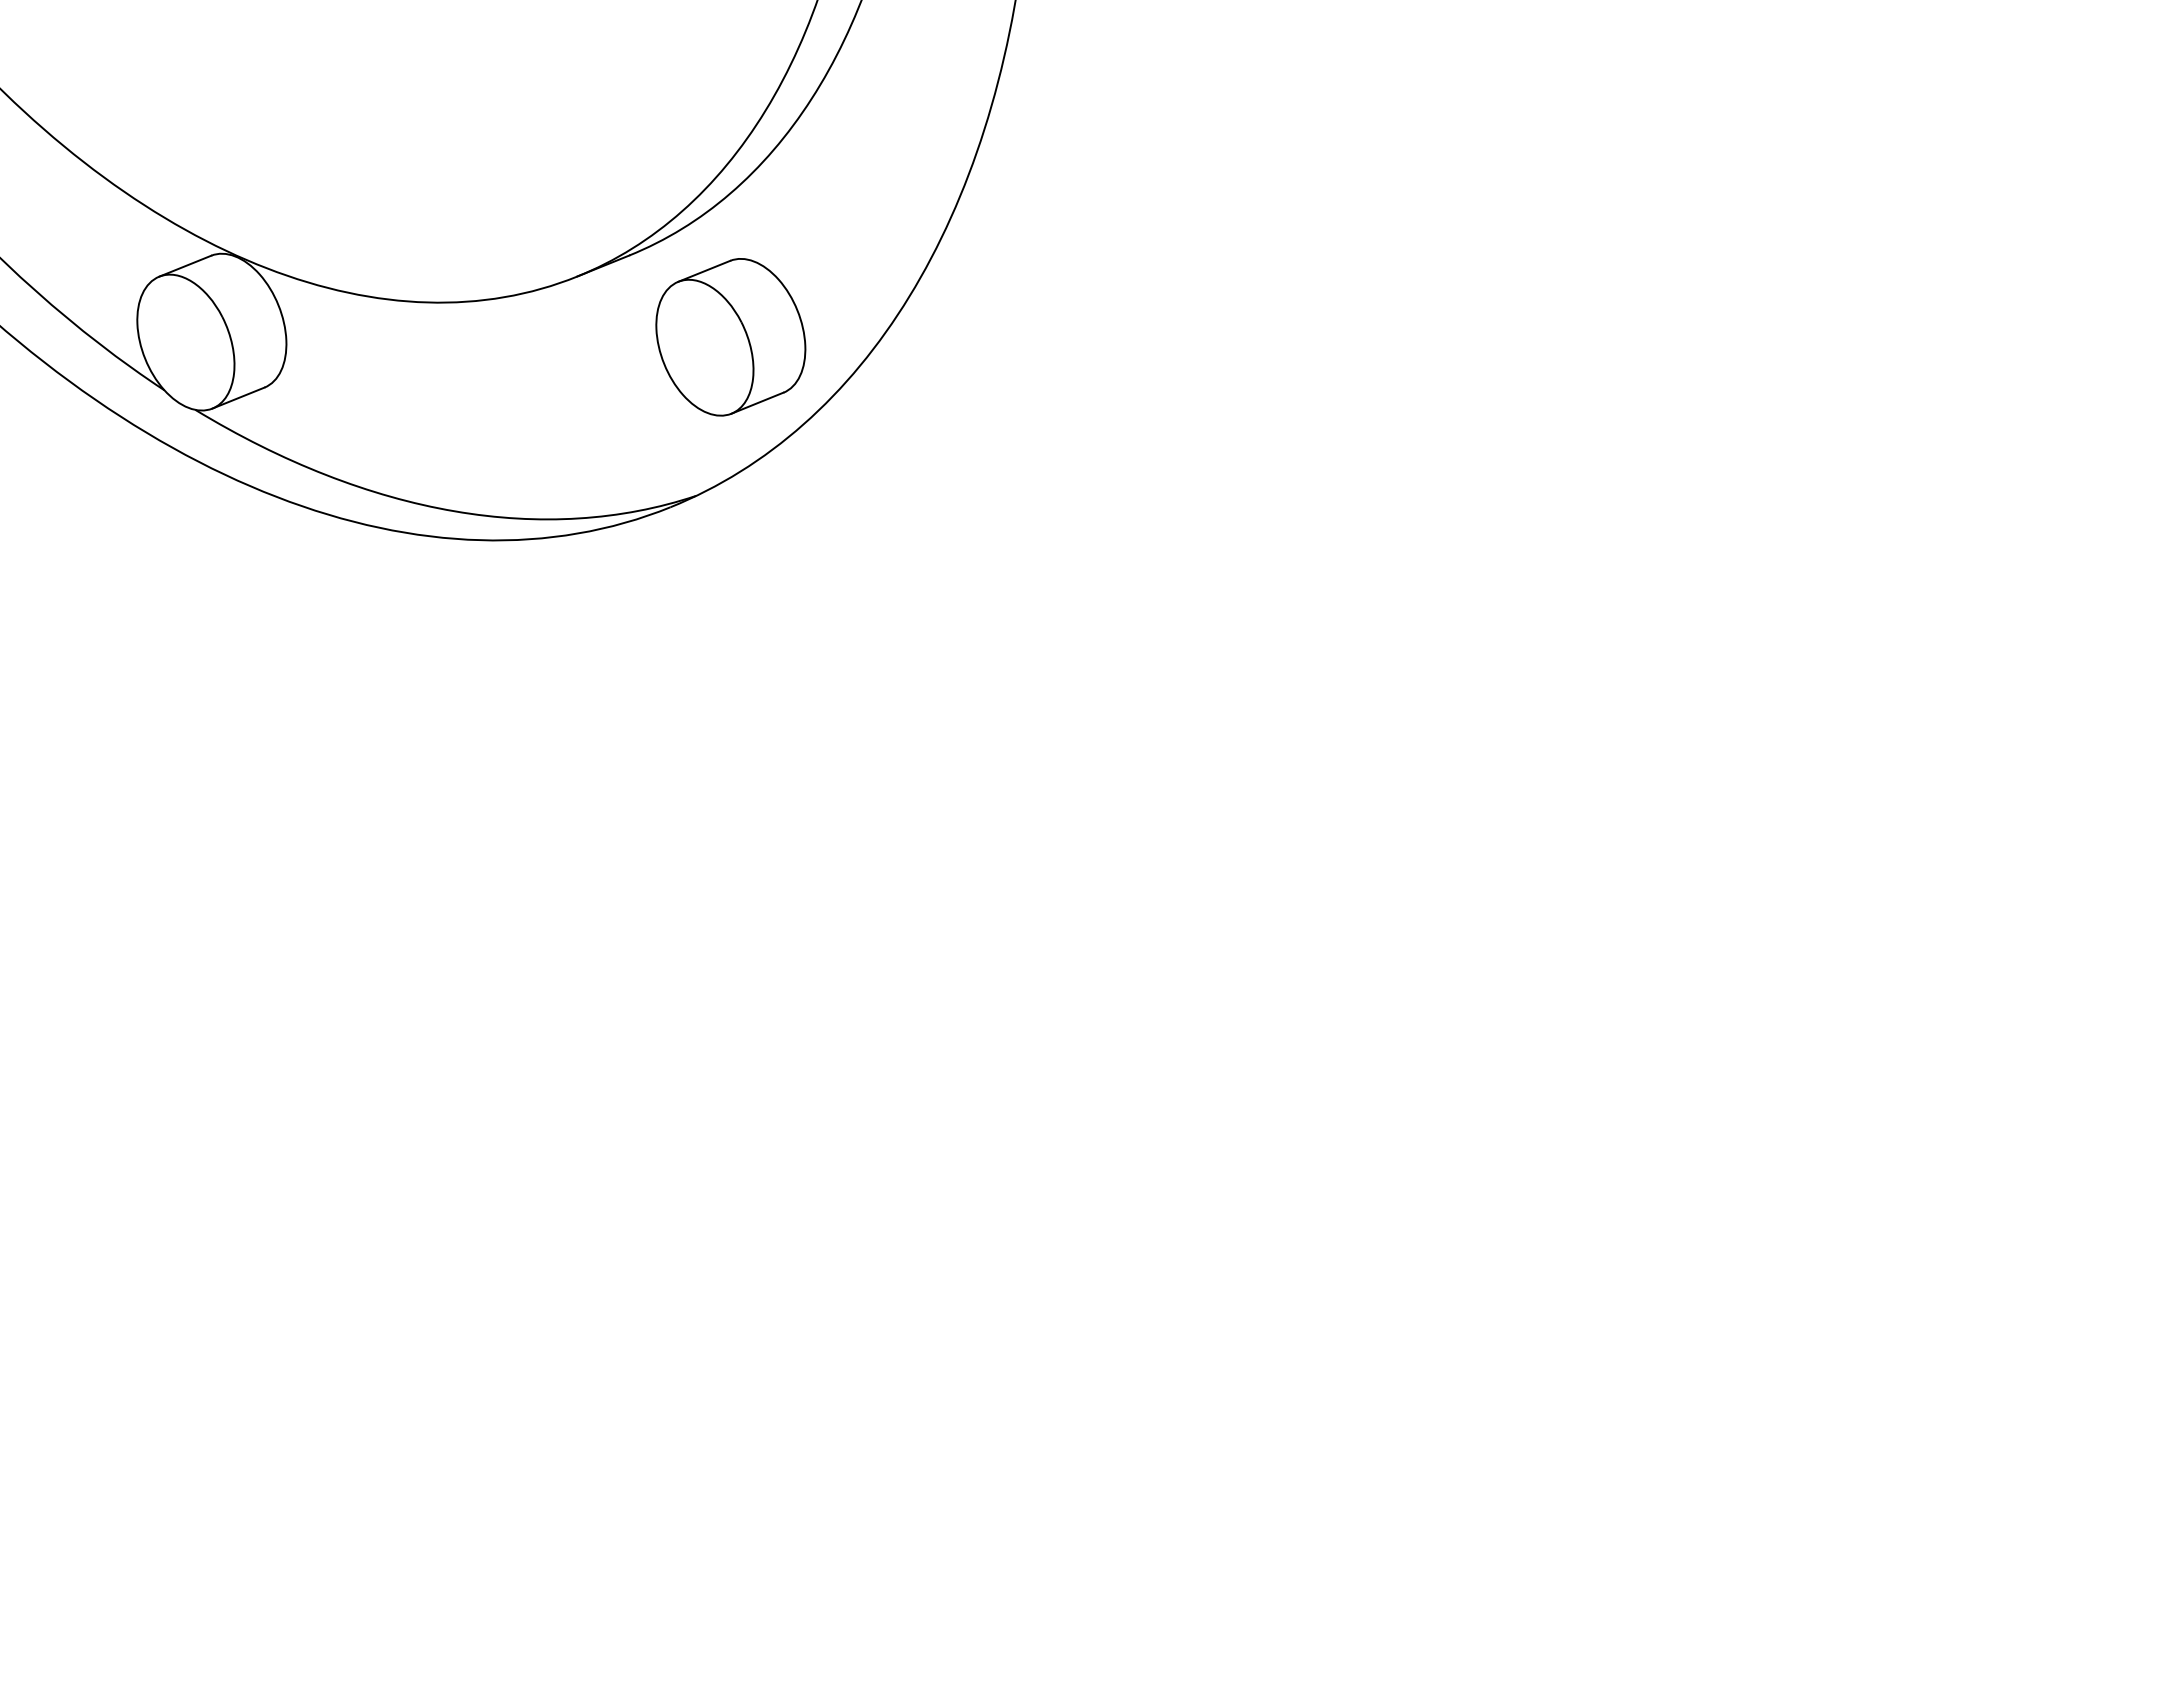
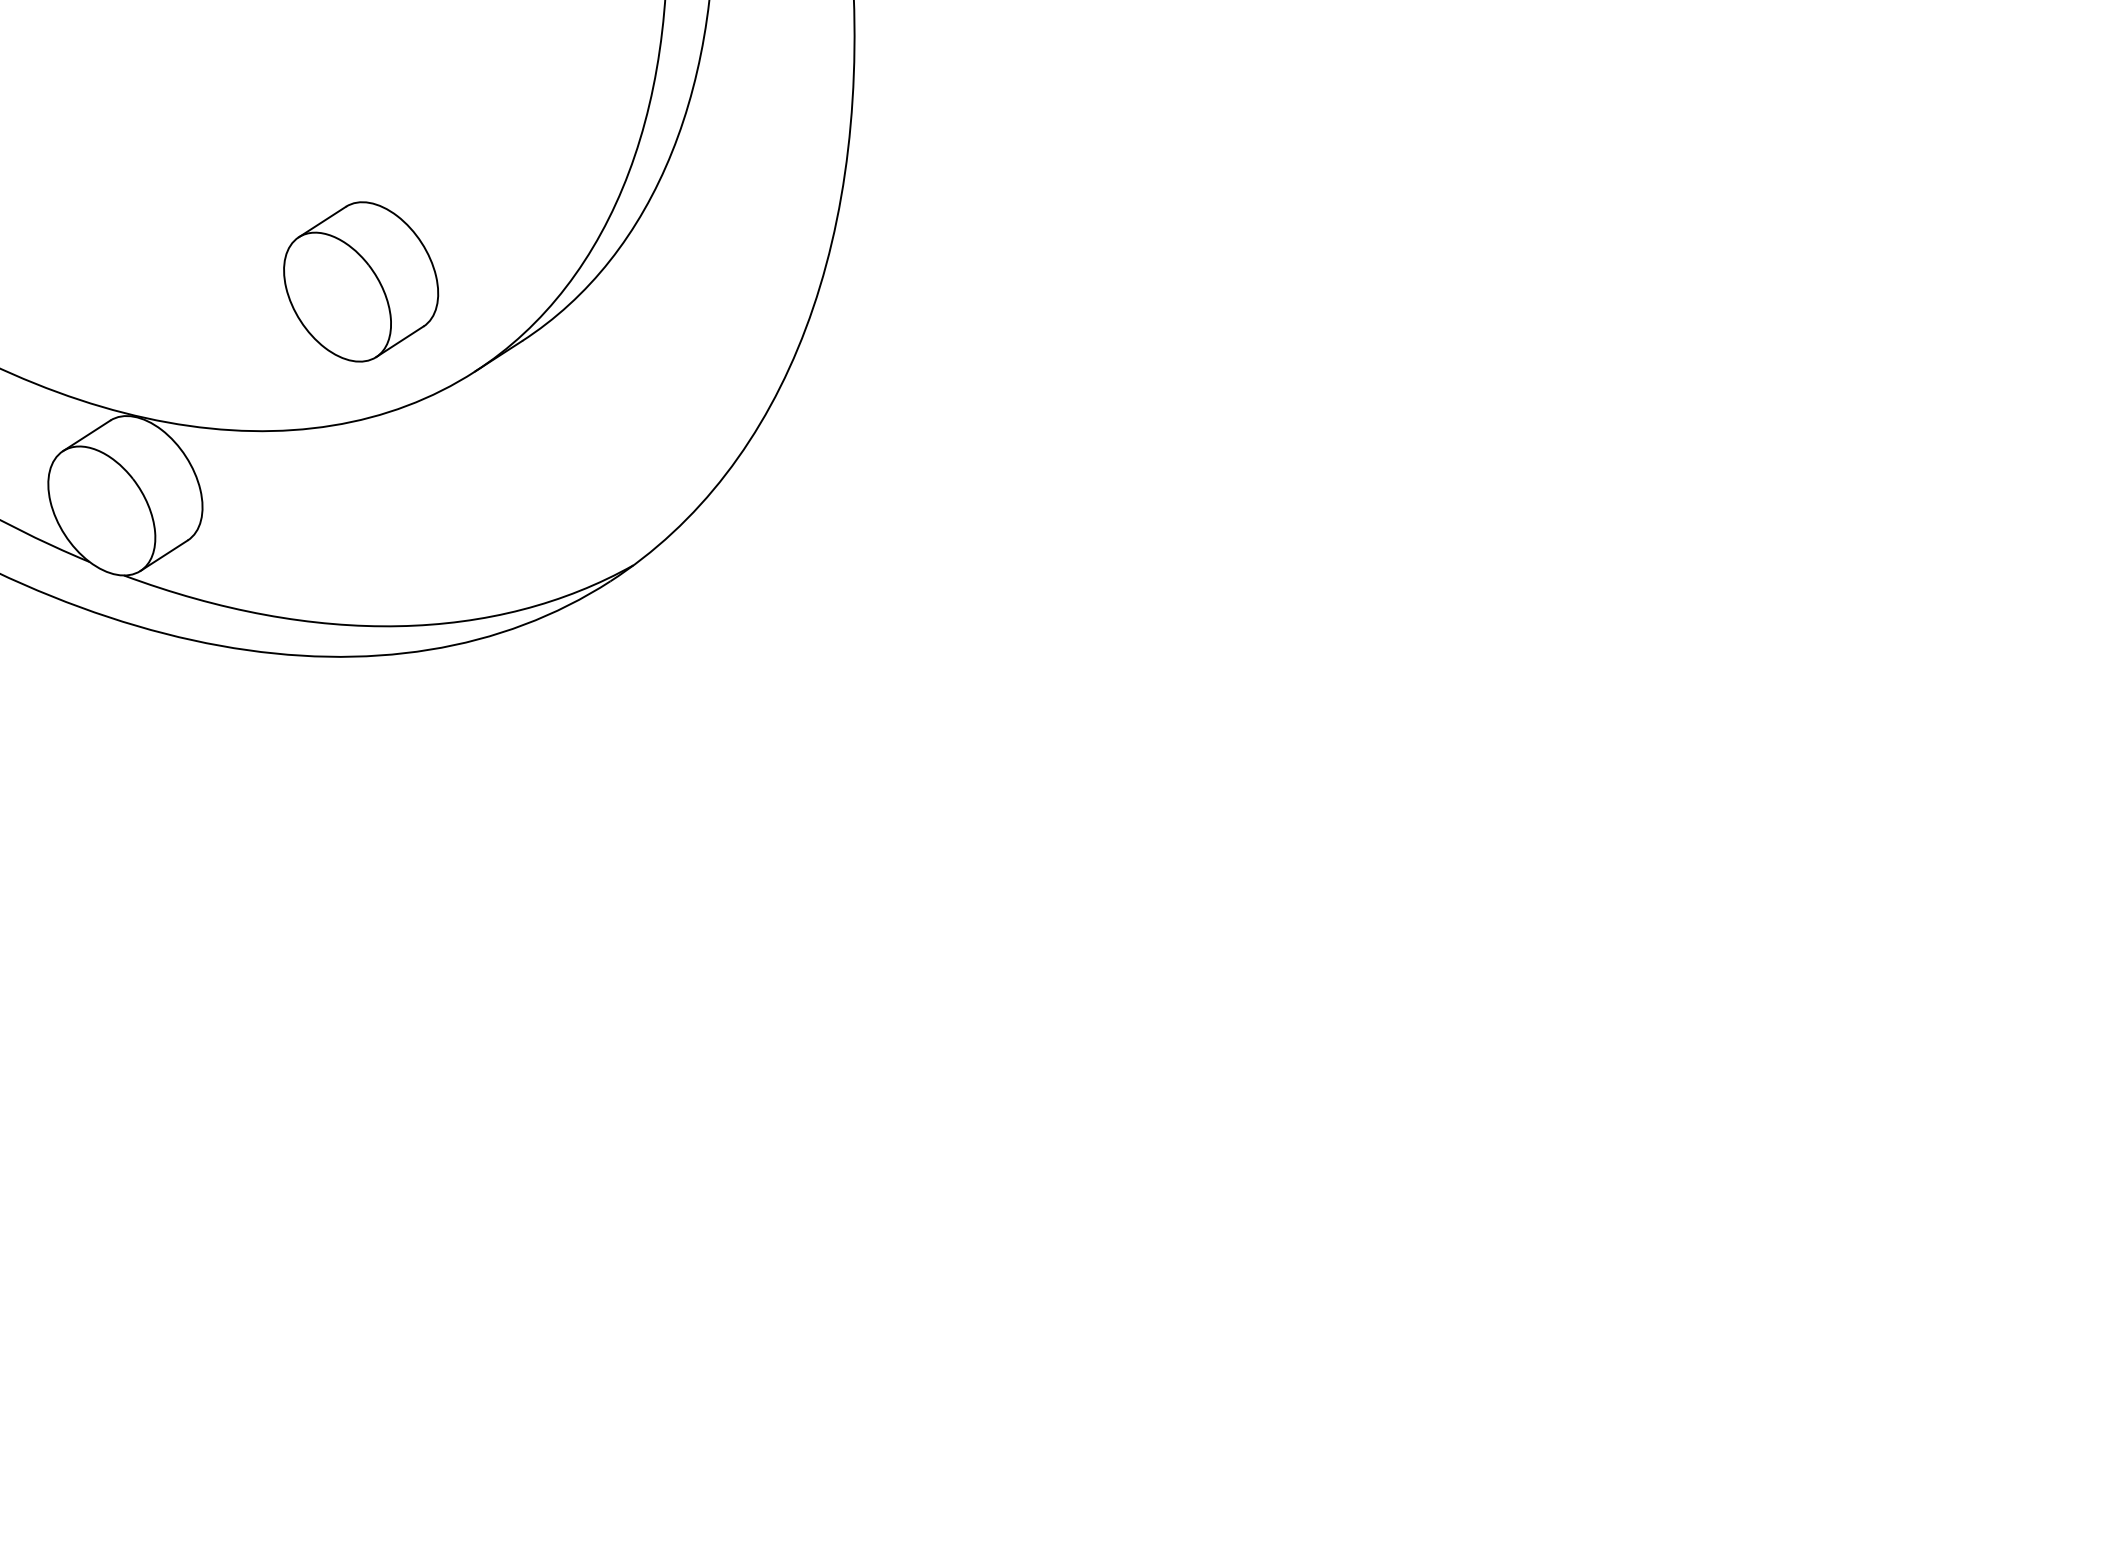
part: (730, 337) -> (360, 282), moved

